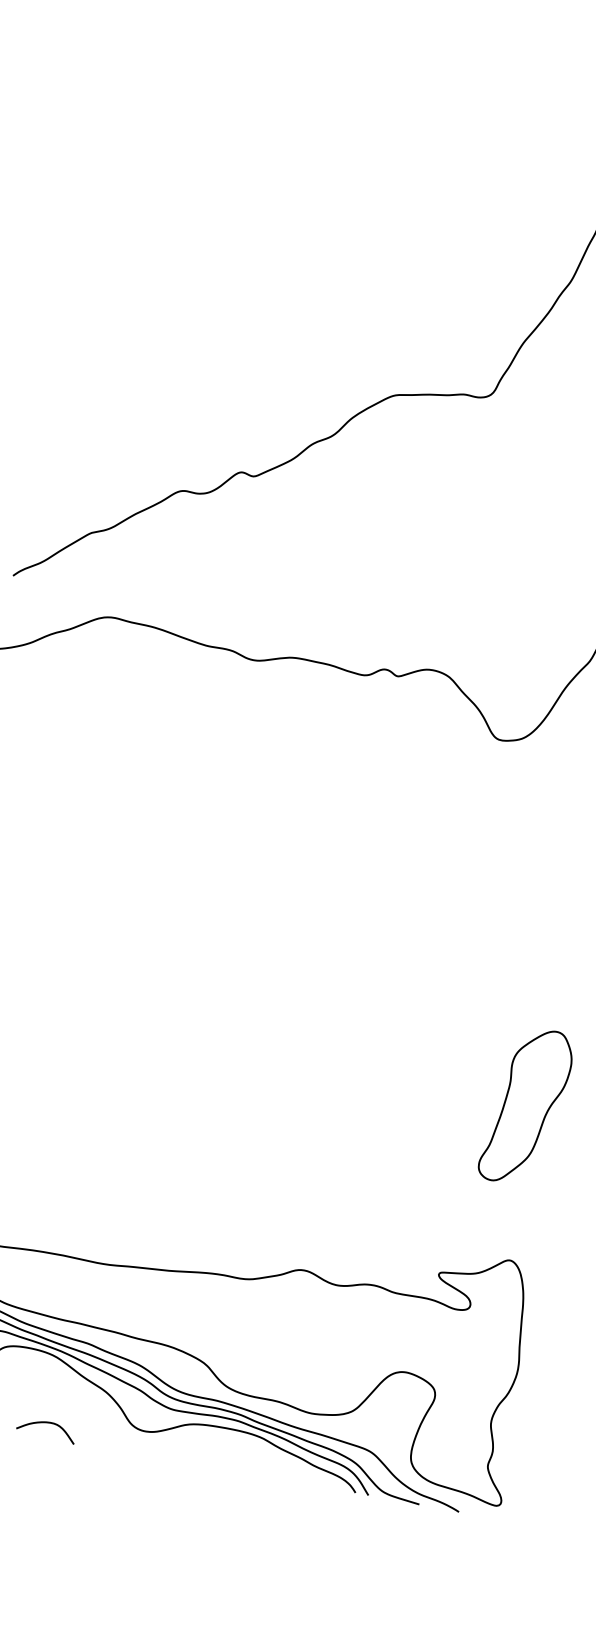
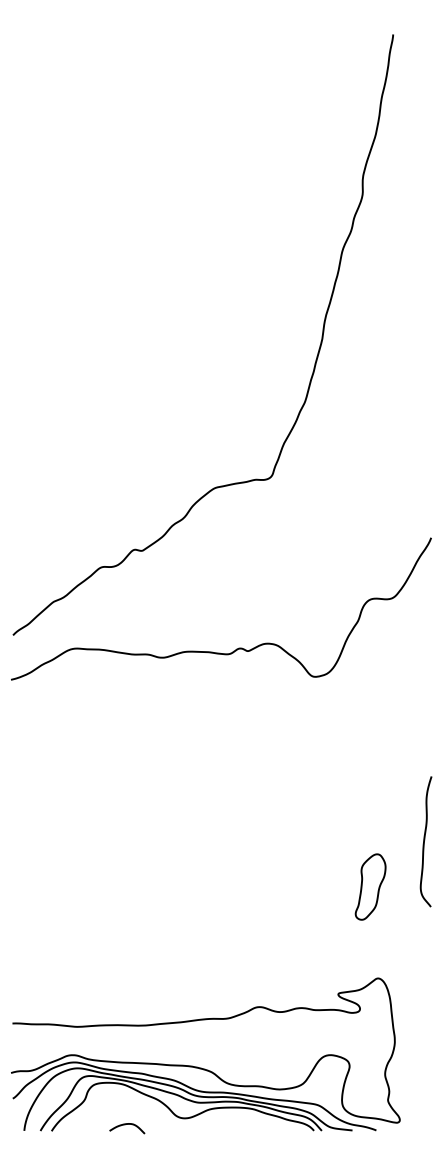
part: (526, 1105) -> (370, 886), size x0.7

